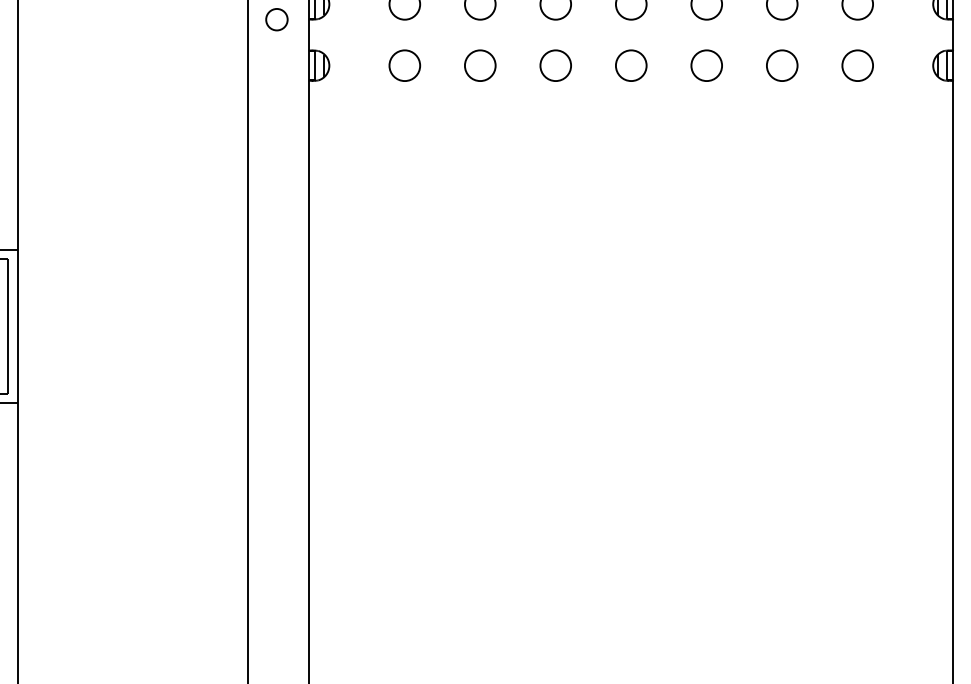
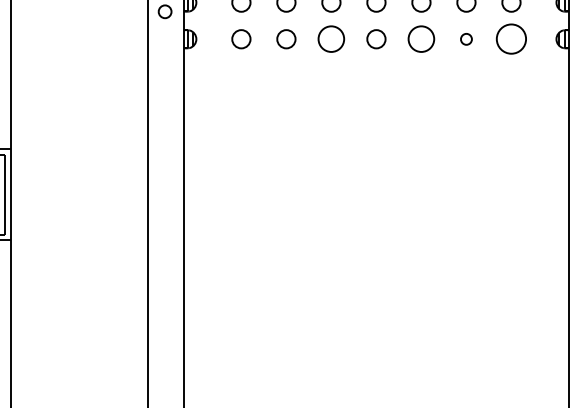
part: (555, 66) -> (331, 39), size x1.4
part: (706, 66) -> (421, 39), size x1.4
part: (782, 66) -> (466, 39), size x0.6
part: (857, 66) -> (511, 39), size x1.6

